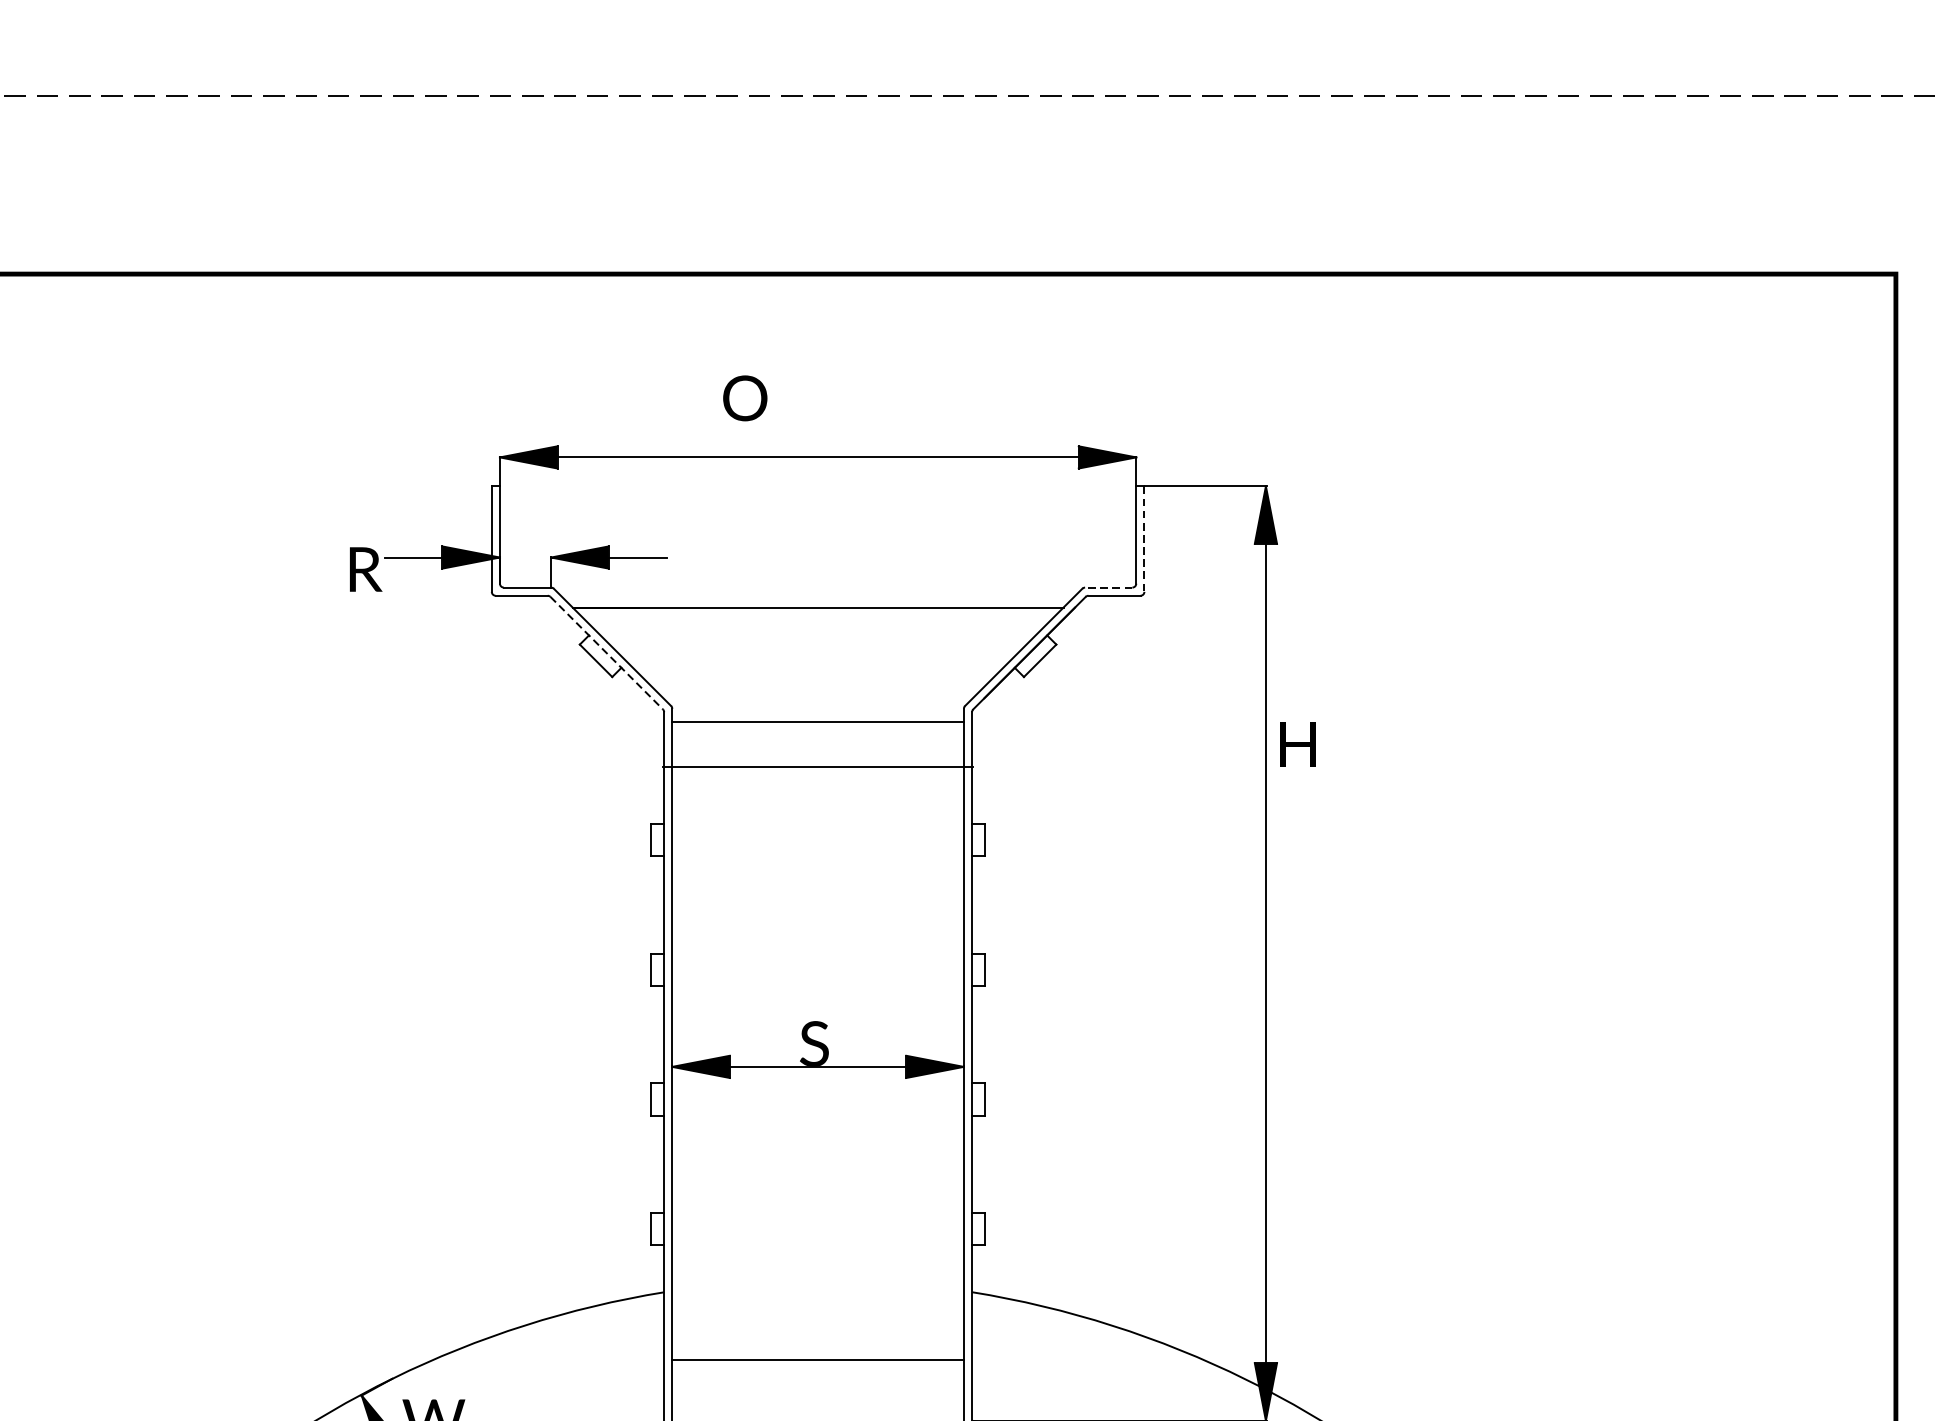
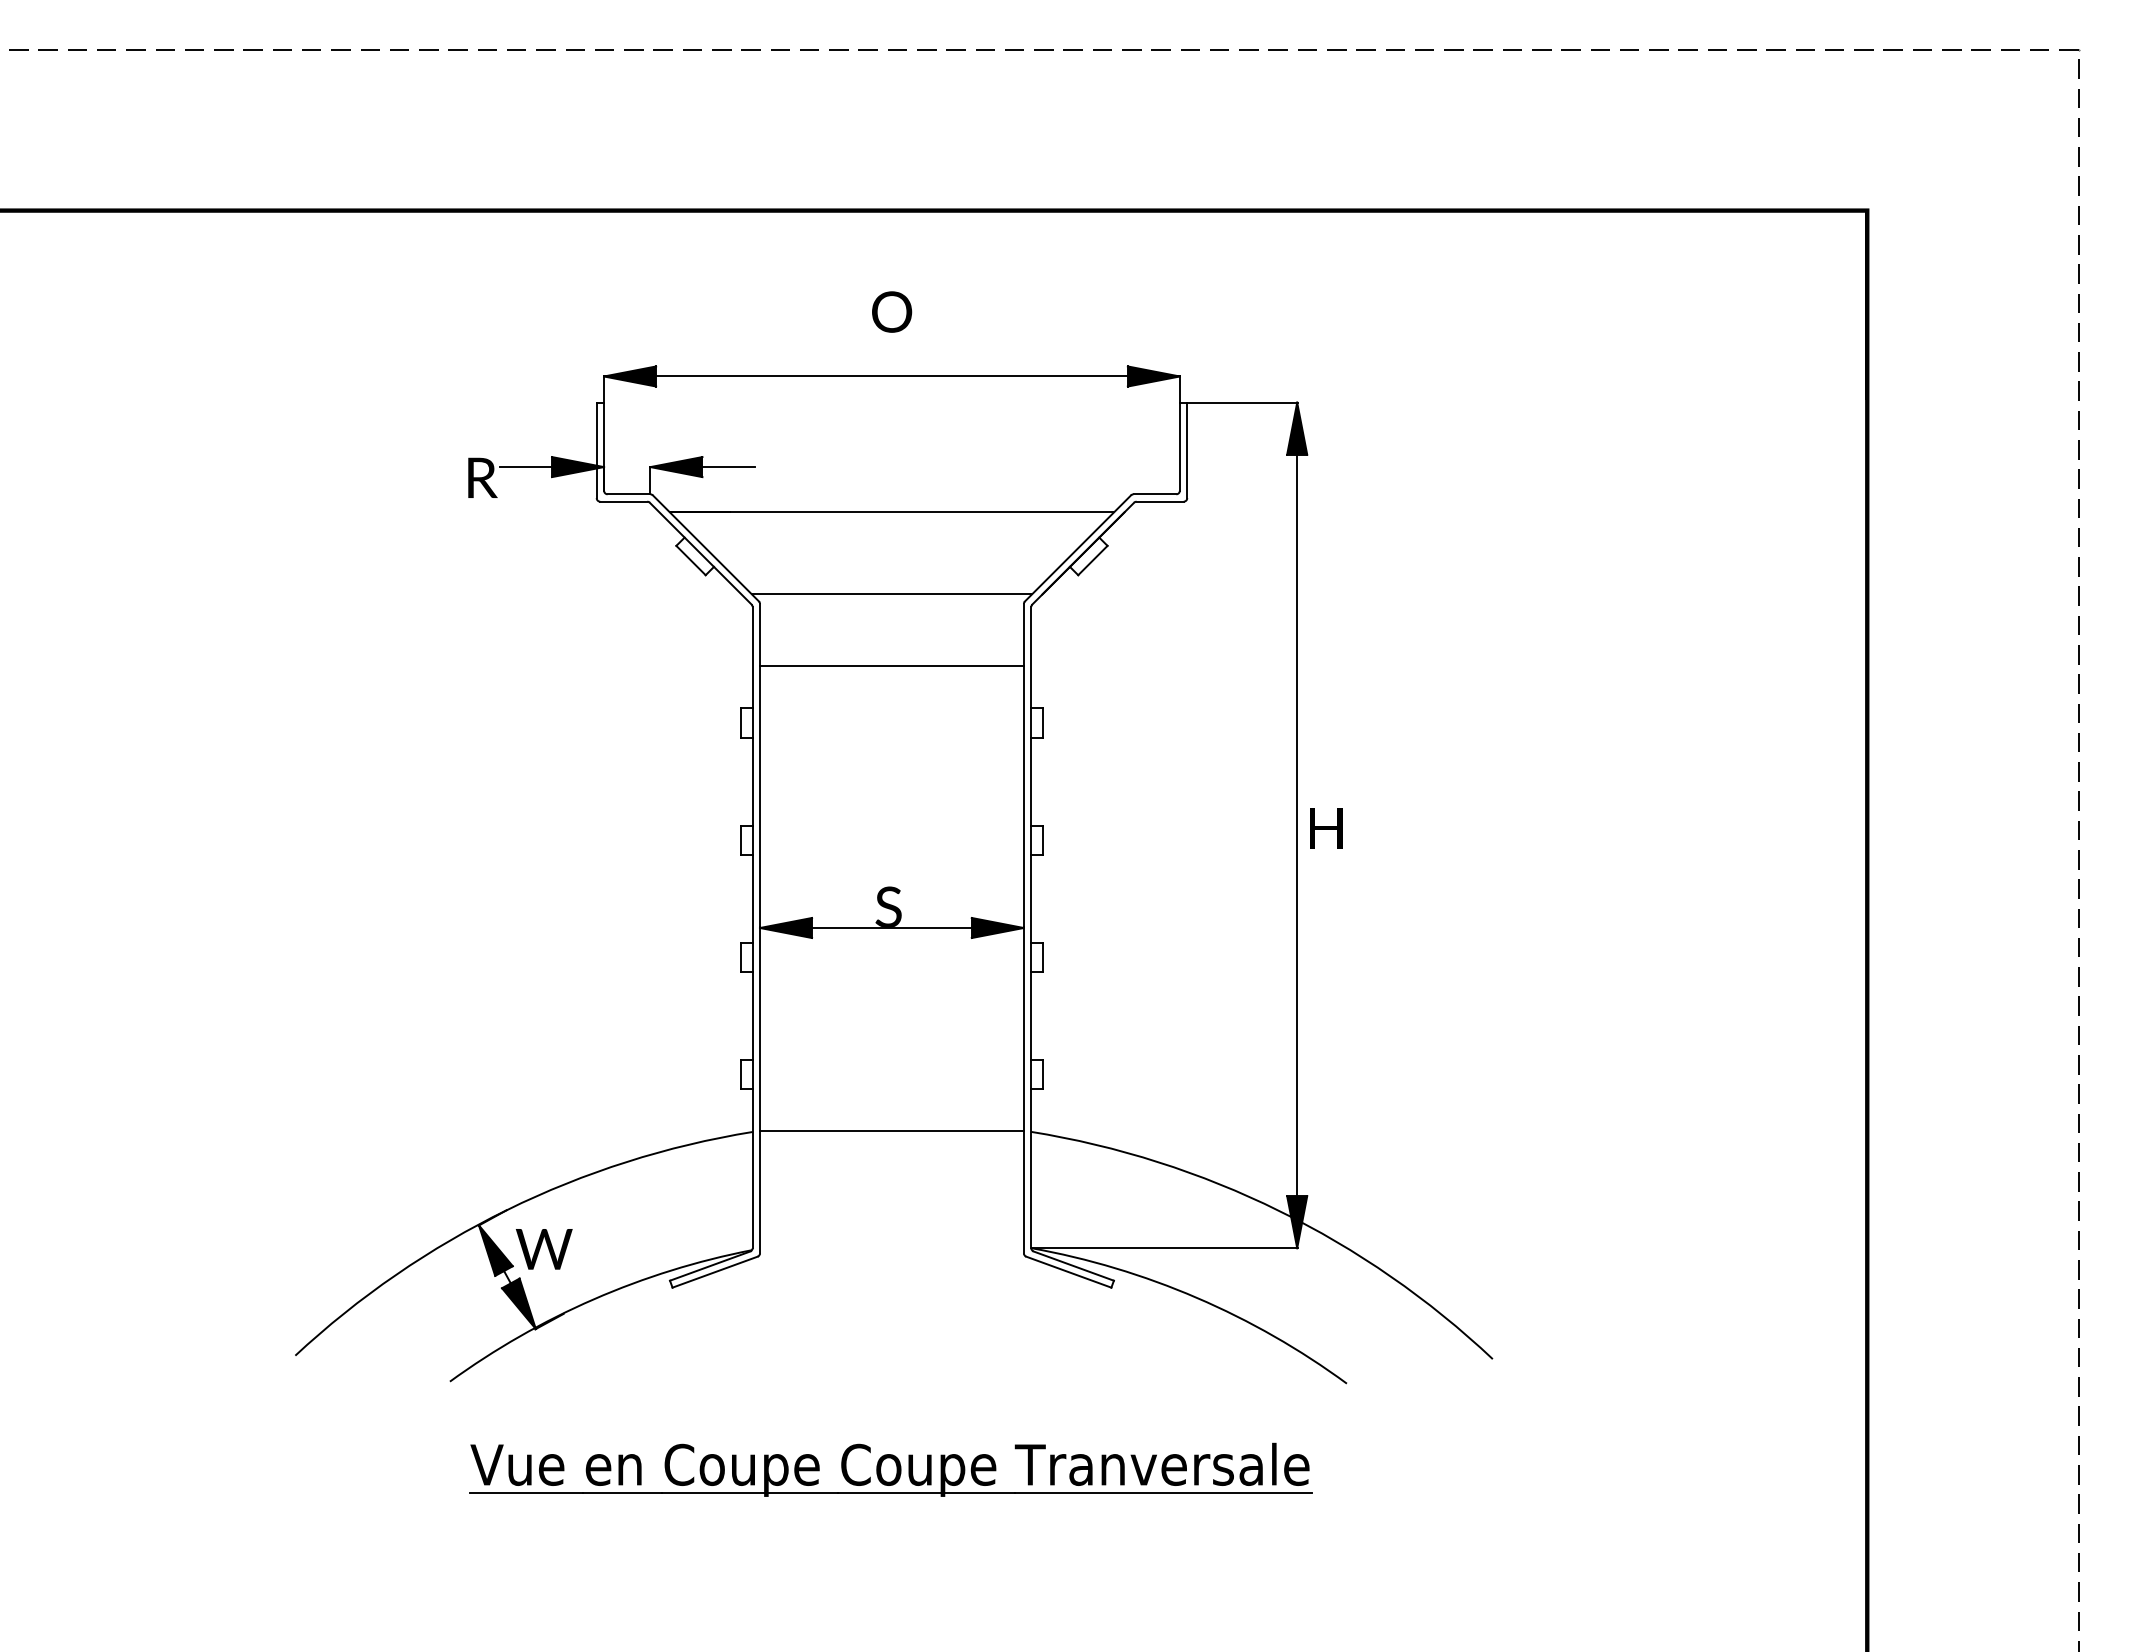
text: (745, 397) -> (892, 311), moved
line: (1144, 539) -> (1187, 450), dashed -> solid
line: (1108, 587) -> (1154, 494), dashed -> solid
line: (607, 653) -> (701, 553), dashed -> solid
line: (817, 721) -> (891, 665), moved
text: (1298, 744) -> (1326, 828), moved
line: (817, 766) -> (891, 594), moved
line: (817, 1360) -> (891, 1130), moved

